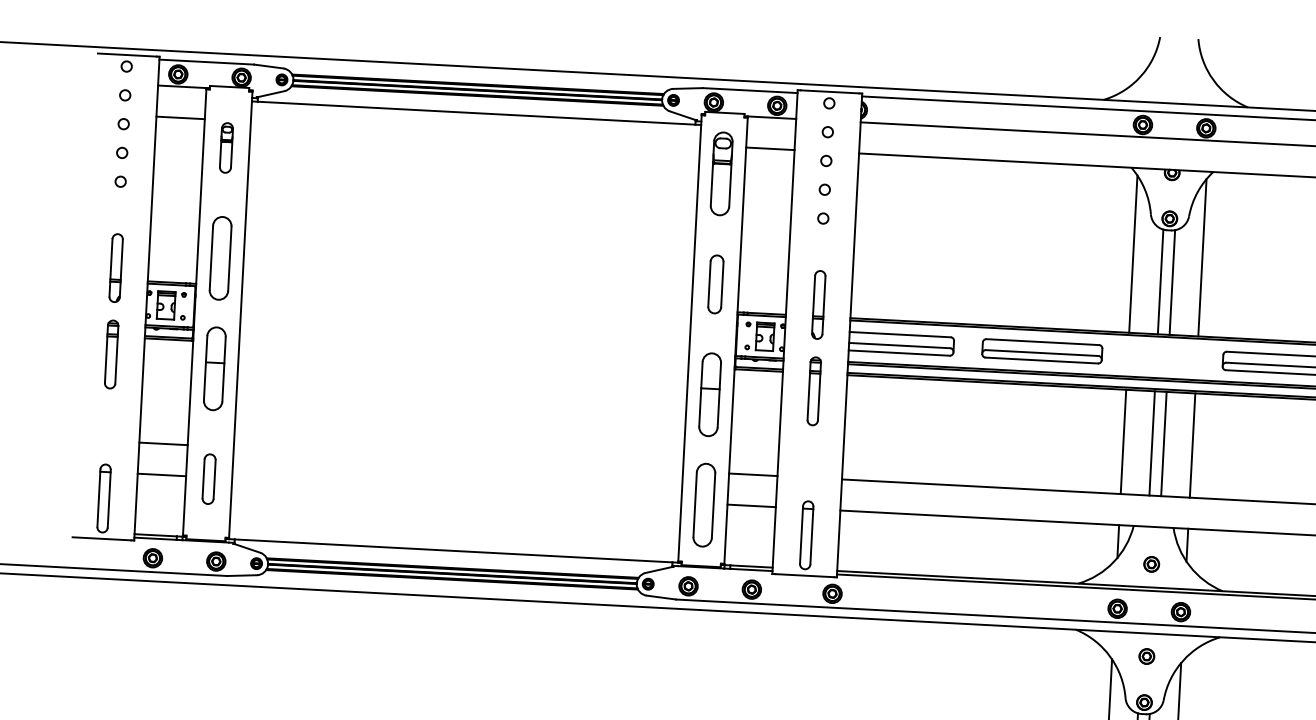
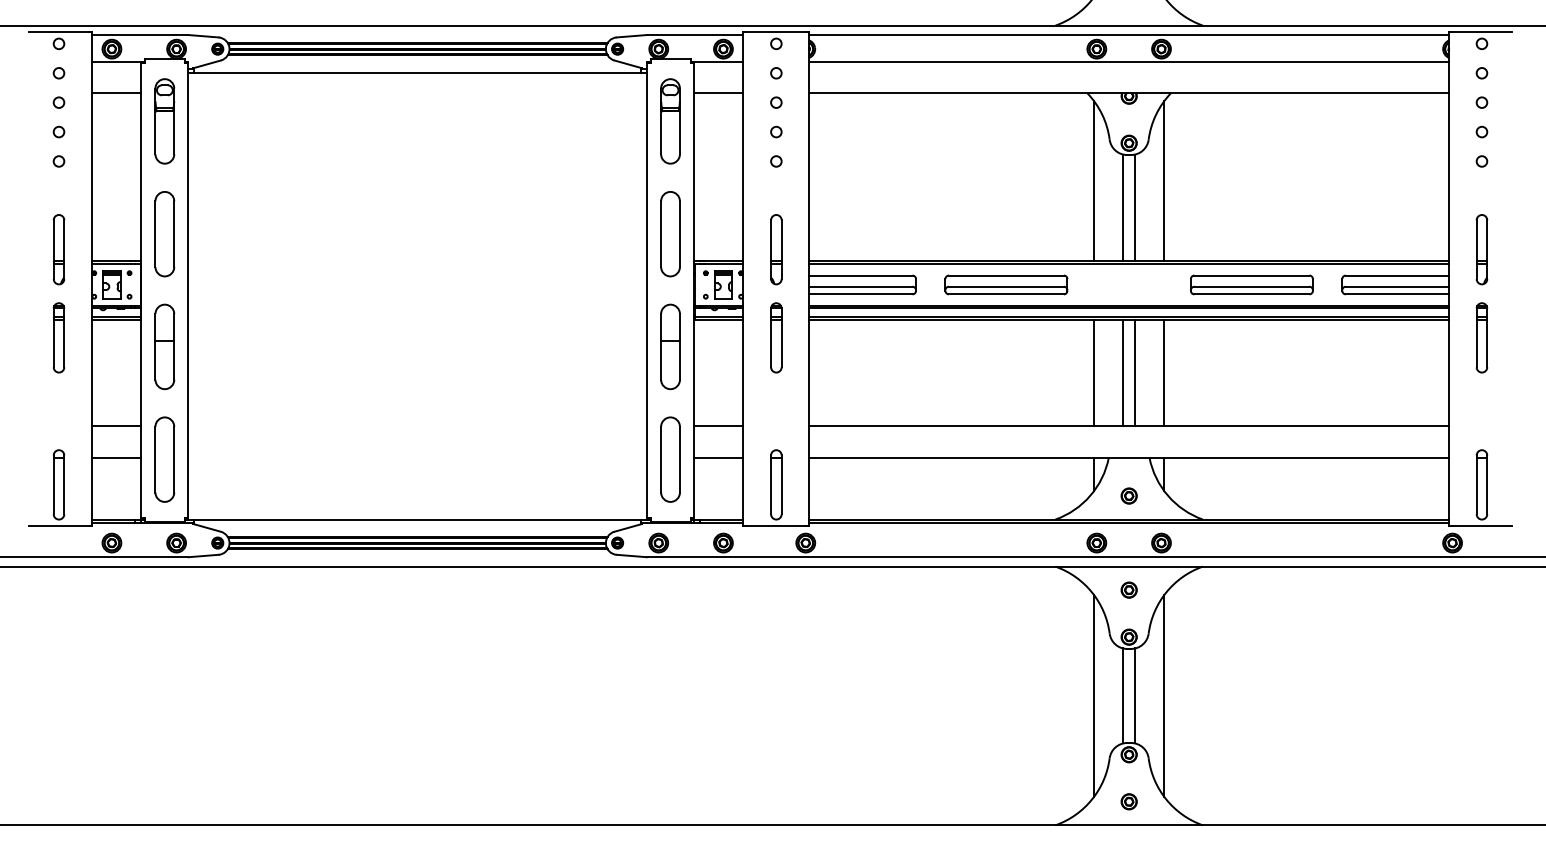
part: (226, 148) -> (164, 121), size x1.67
part: (715, 284) -> (670, 234), size x1.43
part: (208, 479) -> (164, 459), size x1.67

